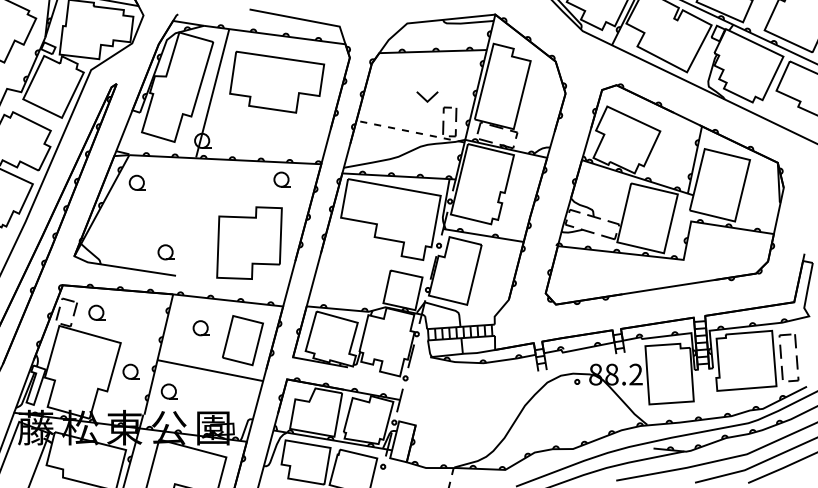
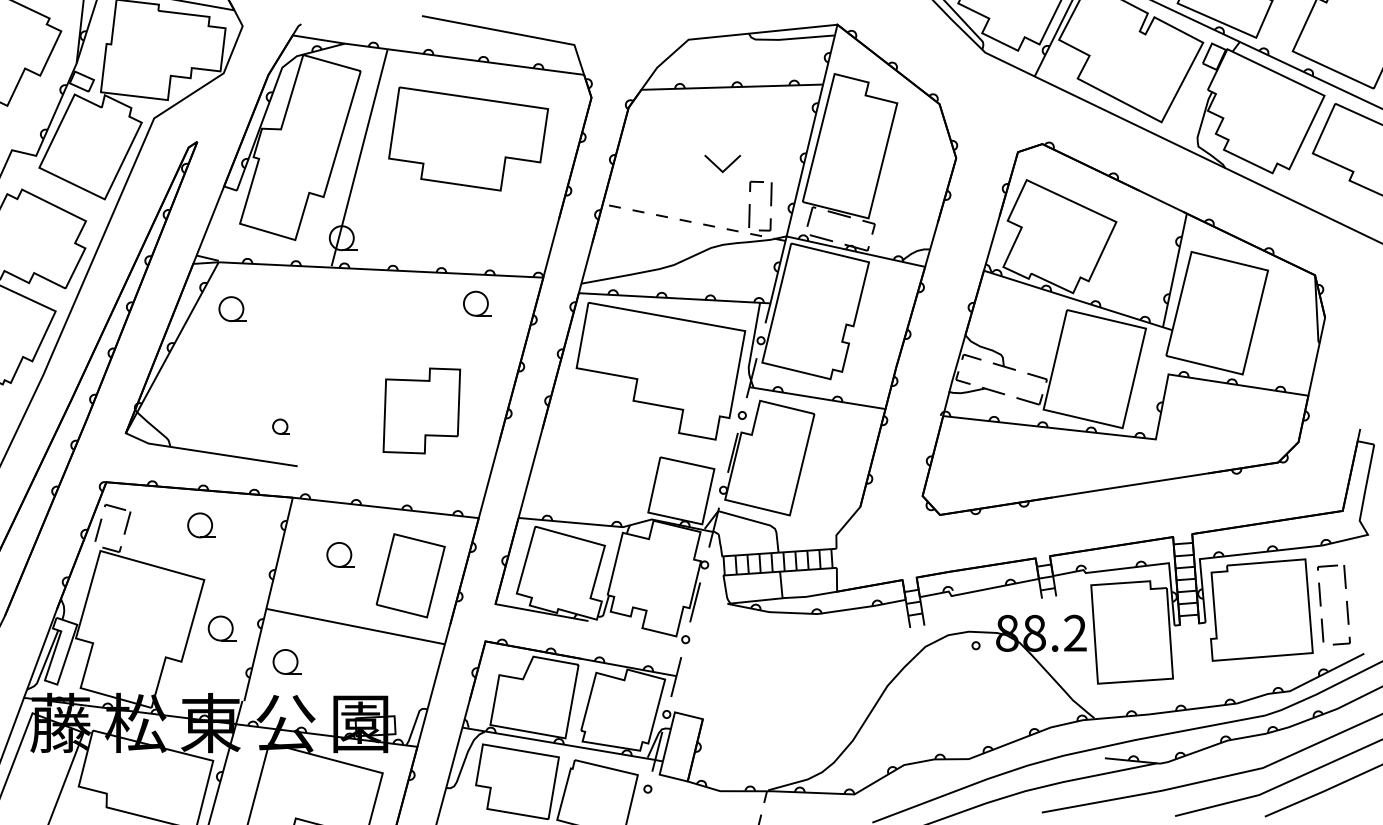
part: (249, 242) -> (421, 409), size x0.7
part: (165, 252) -> (279, 426), size x0.6
part: (96, 312) -> (200, 524), moved

